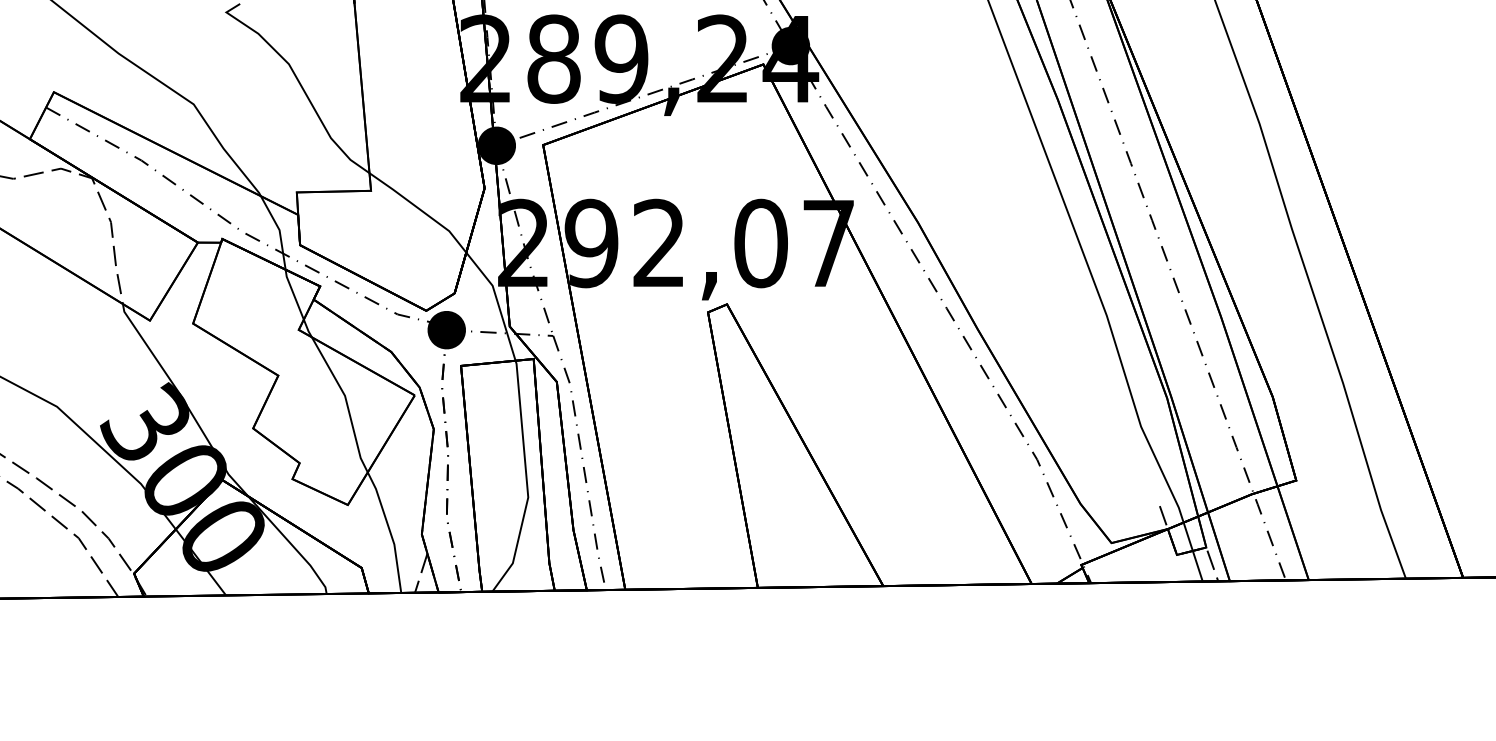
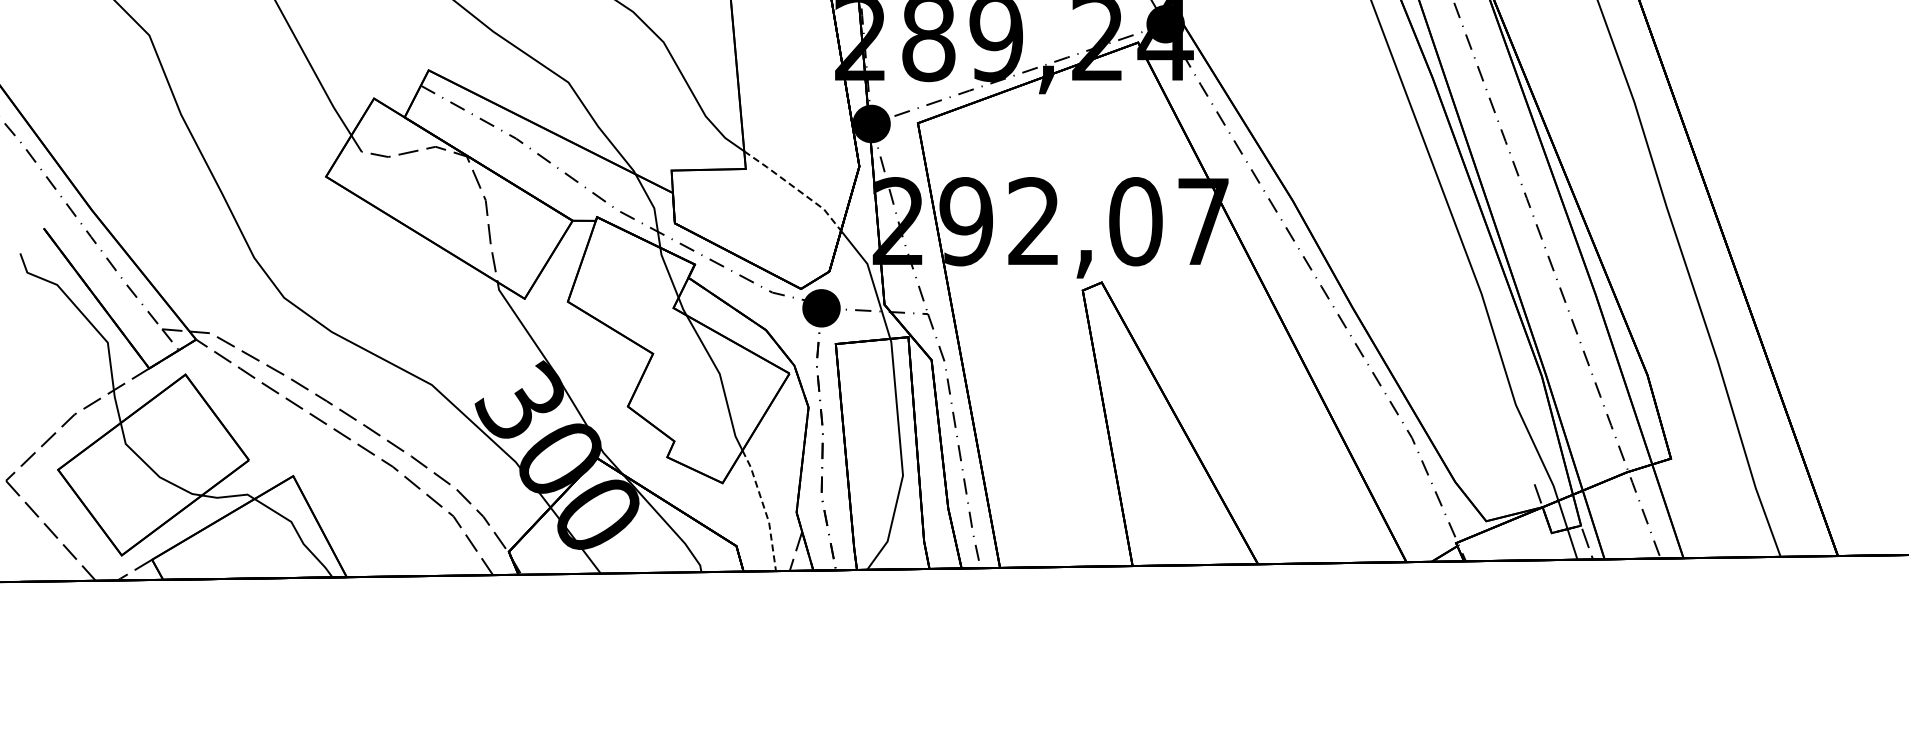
line: (420, 210) -> (795, 188), solid -> dashed
line: (389, 531) -> (764, 509), solid -> dashed

